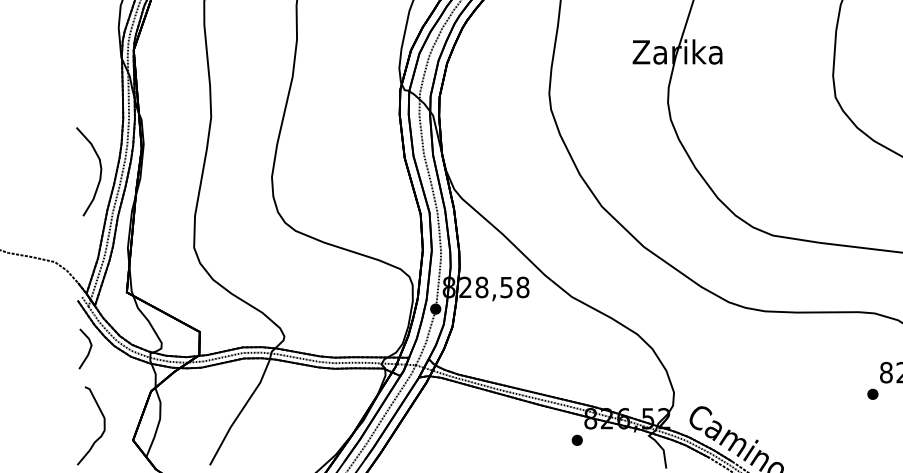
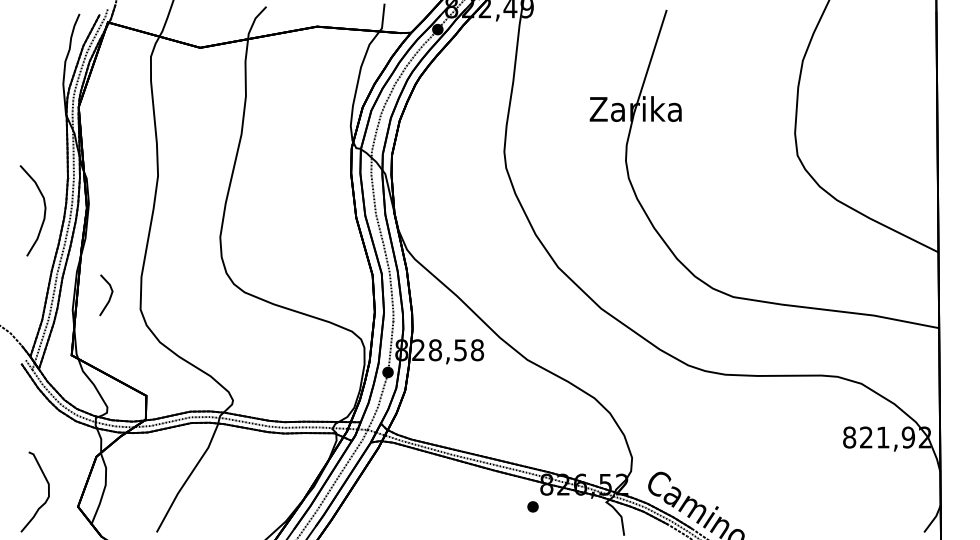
curve: (100, 171) -> (44, 210), moved
line: (88, 350) -> (109, 296), moved
part: (872, 394) -> (835, 459), removed

